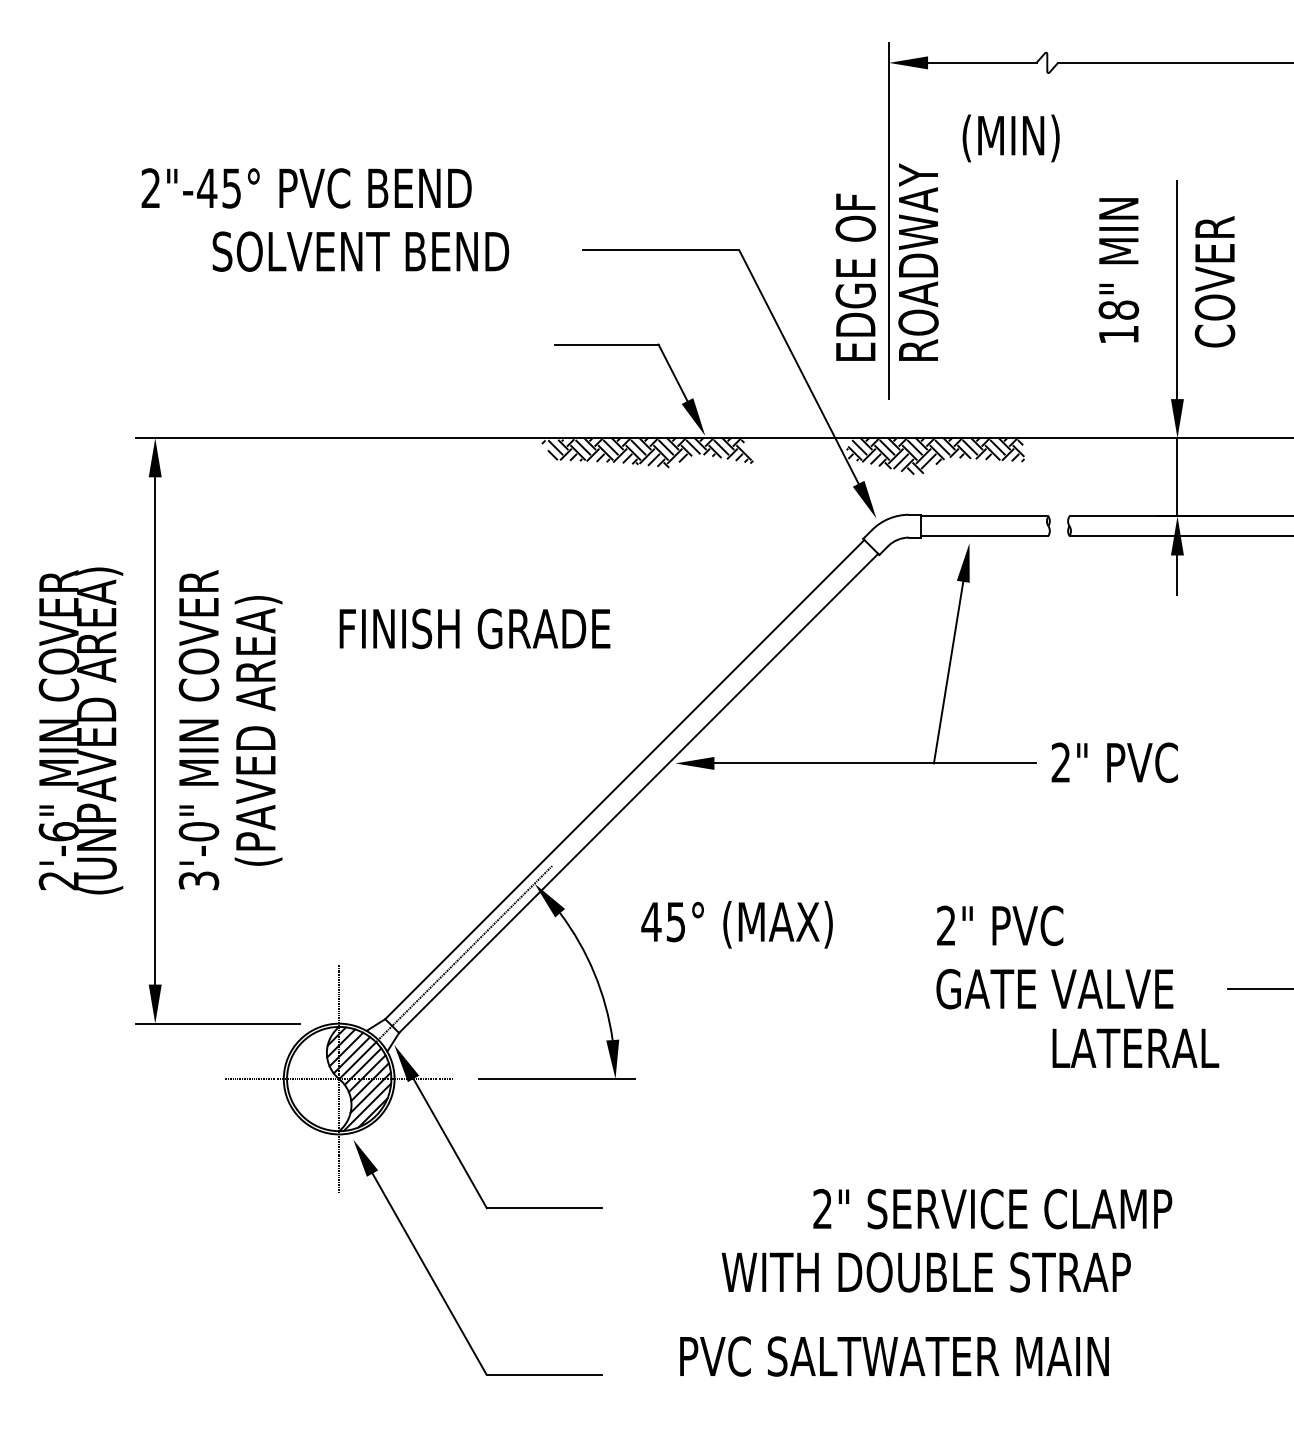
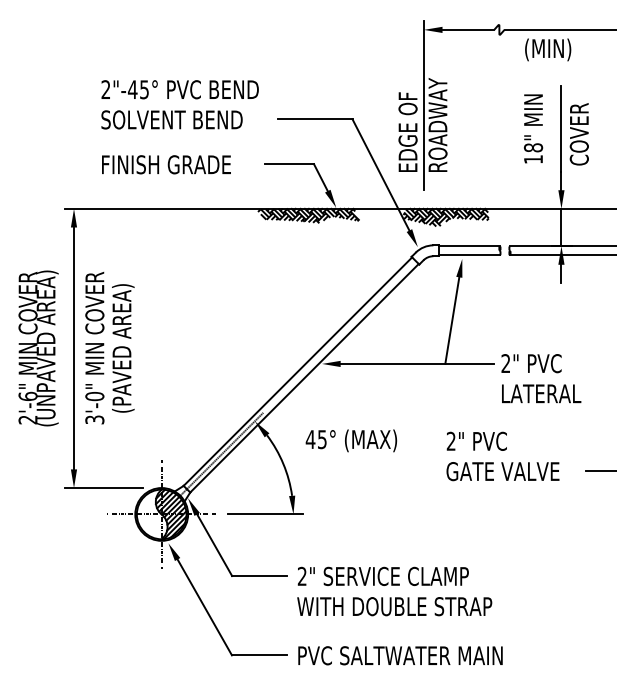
text: (1011, 137) -> (548, 49), moved
text: (305, 187) -> (179, 89), moved
text: (475, 628) -> (166, 164), moved
text: (1135, 1047) -> (541, 393), moved
text: (990, 1207) -> (382, 575), moved
text: (925, 1272) -> (394, 606), moved
text: (894, 1355) -> (400, 655), moved

